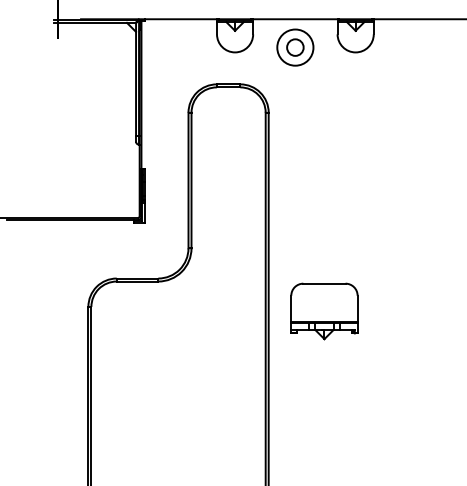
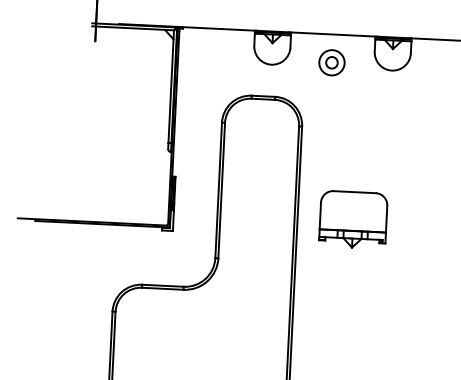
part: (295, 47) -> (332, 62), size x0.7
part: (324, 311) -> (353, 219), moved

